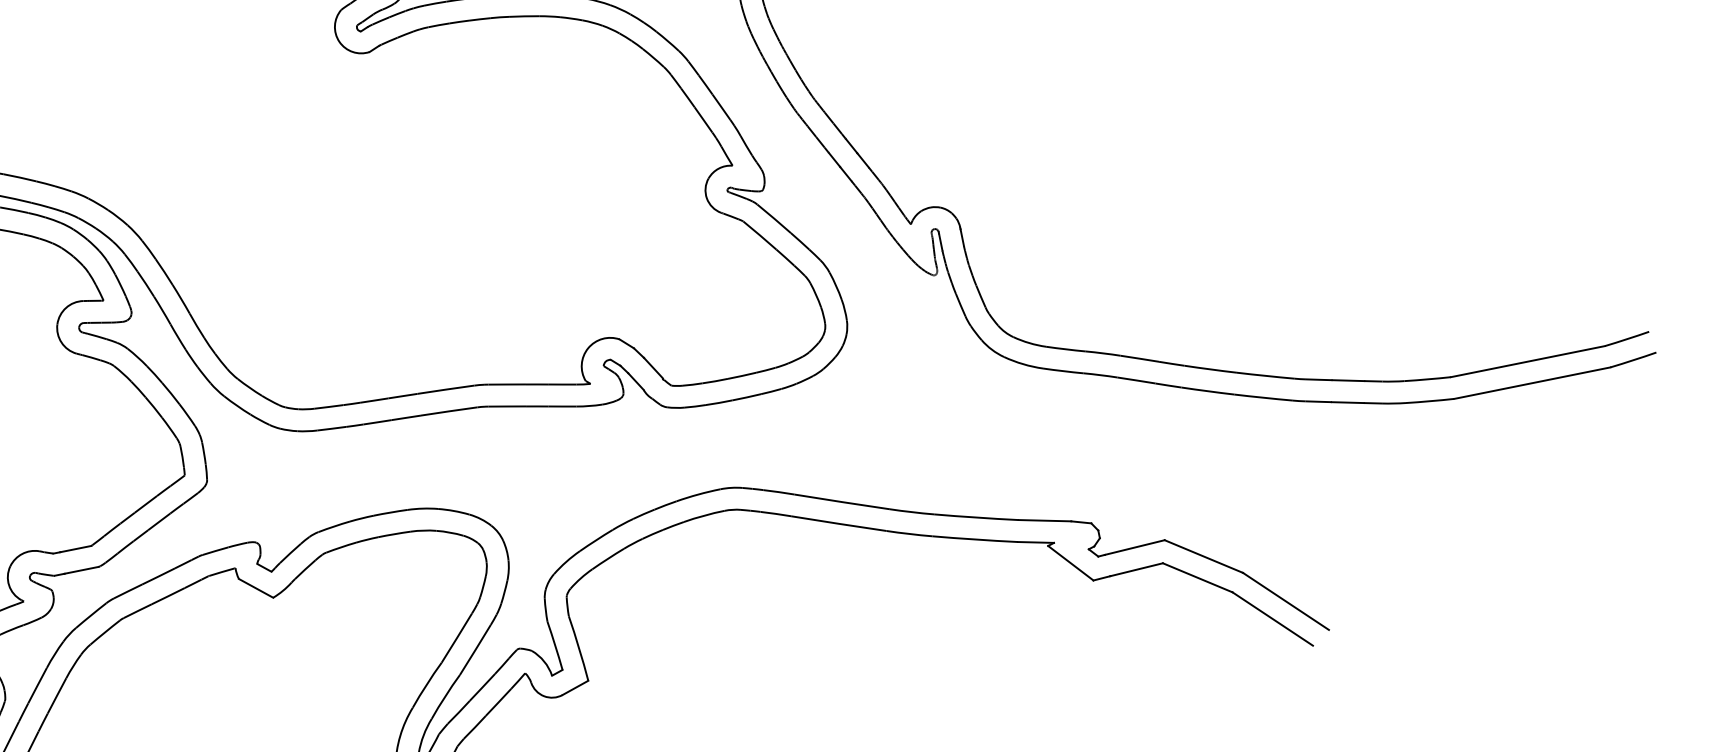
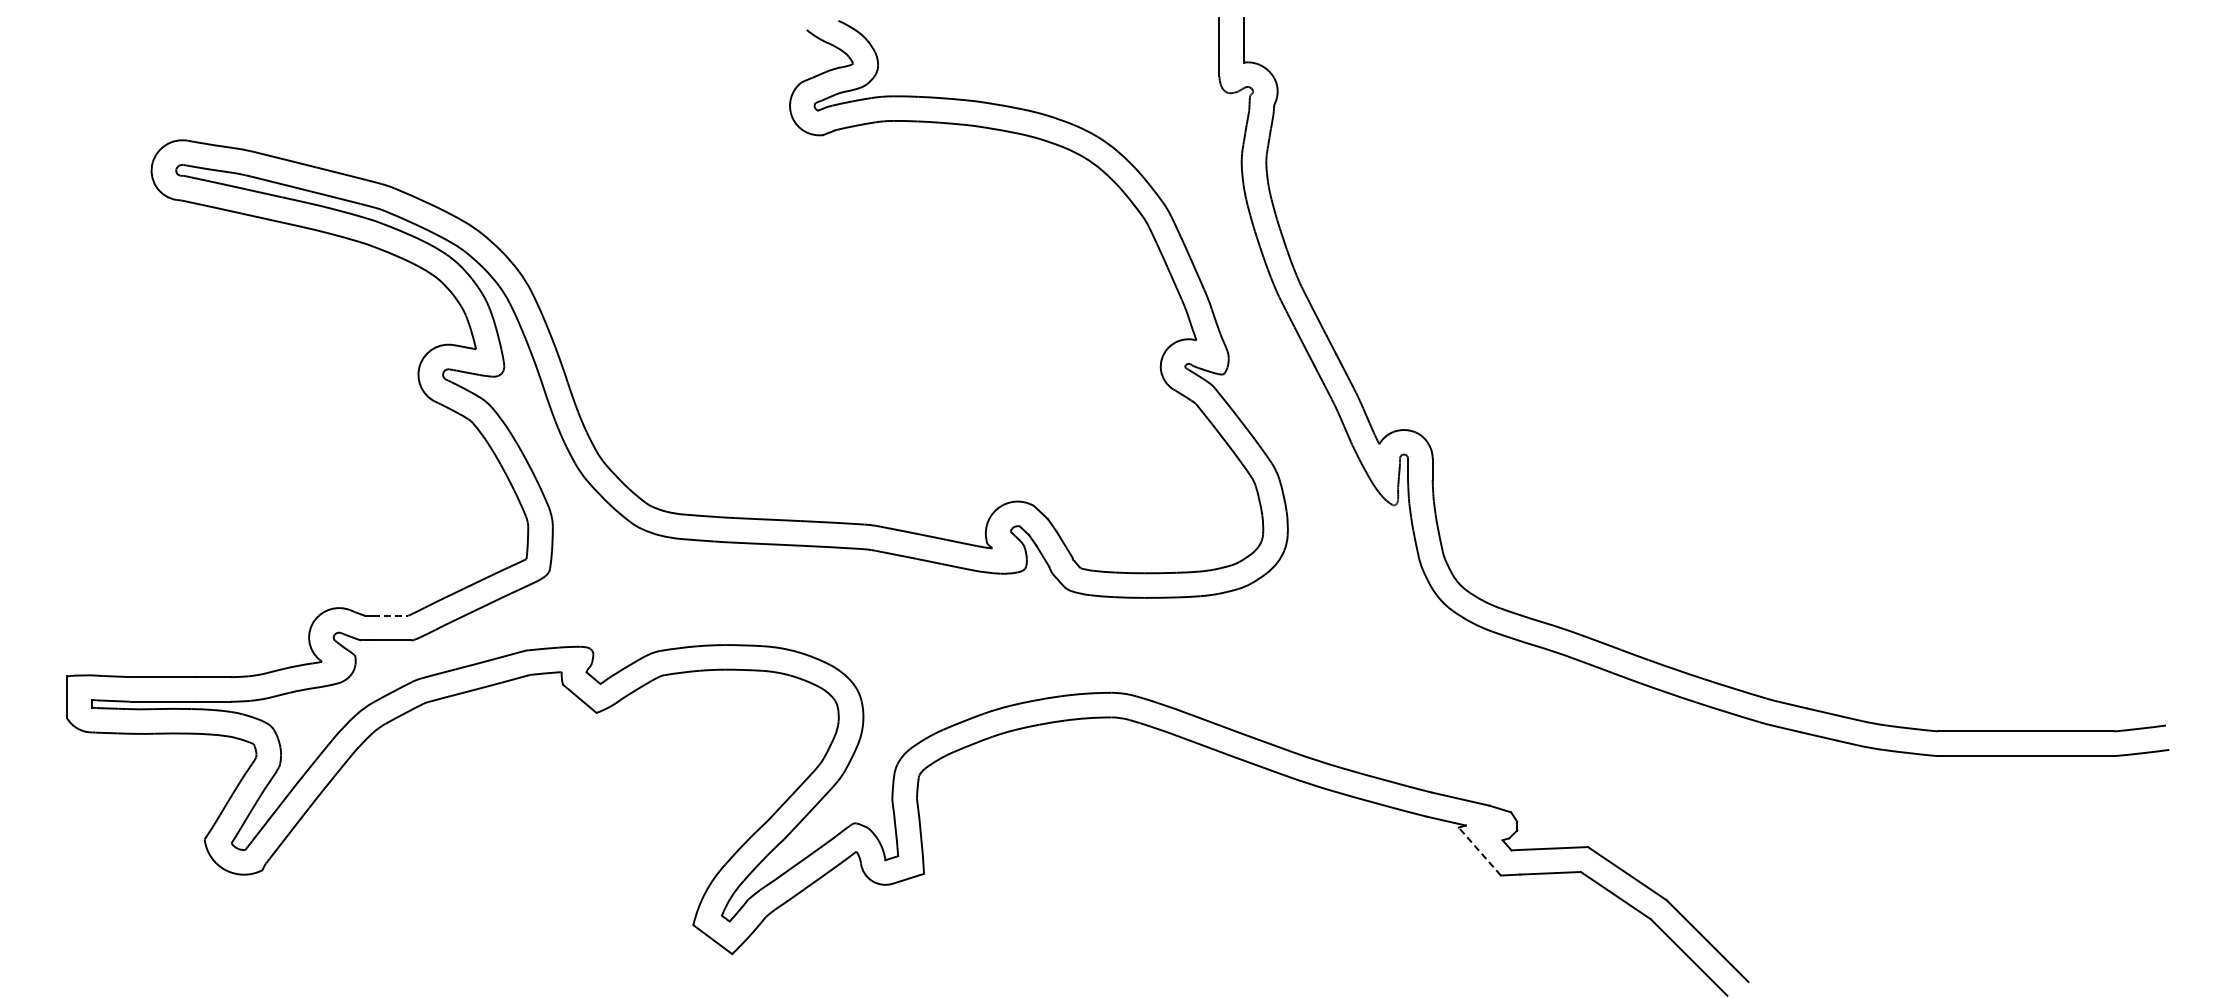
line: (75, 548) -> (390, 615), solid -> dashed
line: (1070, 563) -> (1479, 851), solid -> dashed

